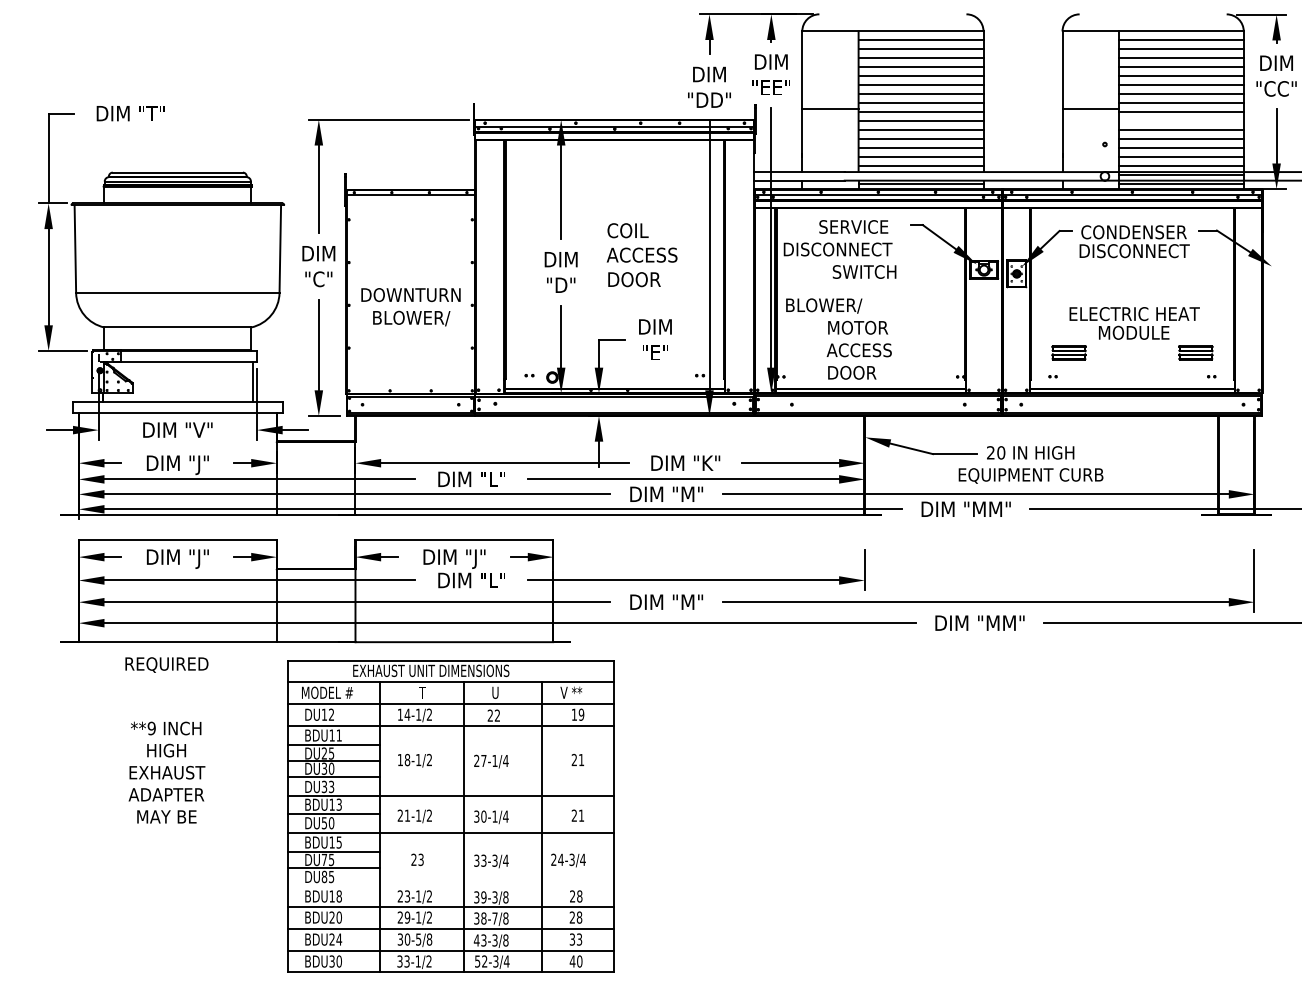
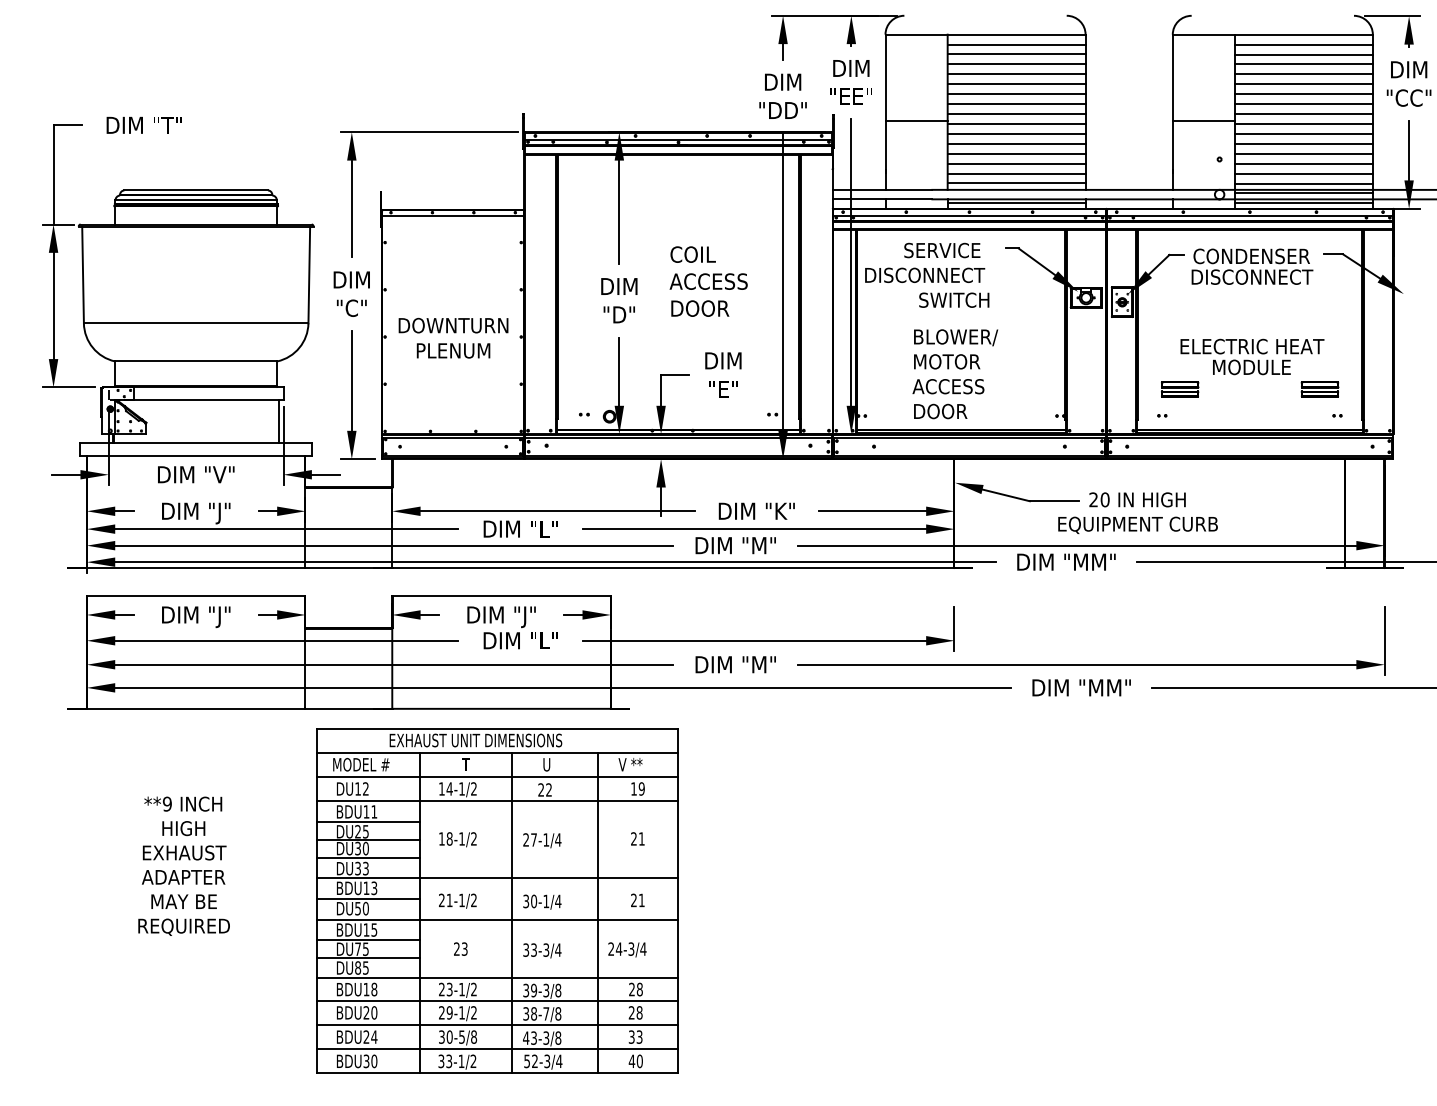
line: (1180, 121) -> (1303, 134), added
text: (824, 305) -> (956, 337), moved
text: (411, 318) -> (454, 351), BLOWER/ -> PLENUM
text: (166, 664) -> (183, 926), moved
line: (450, 885) -> (497, 977), added

